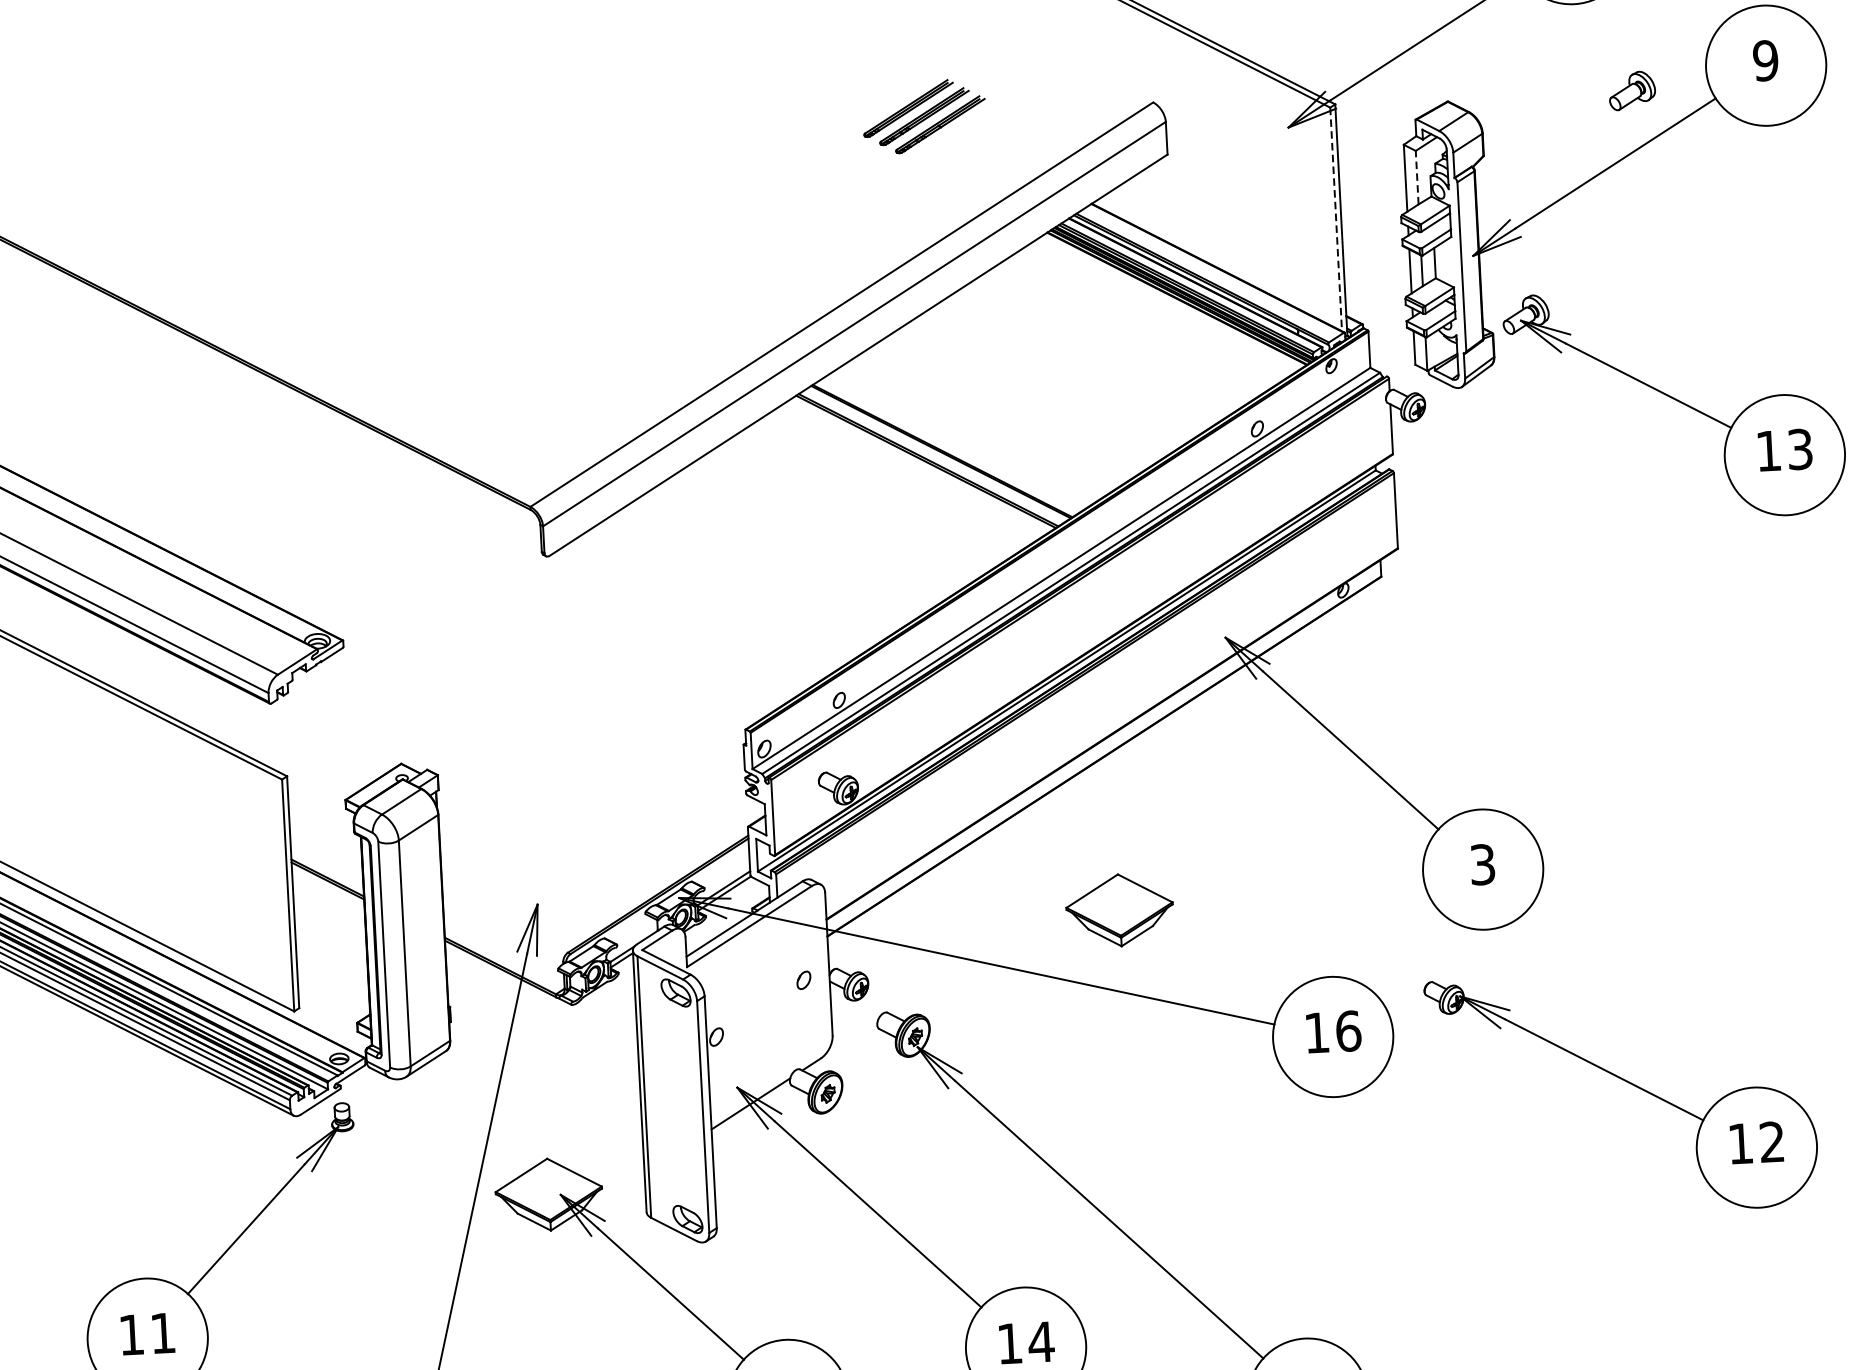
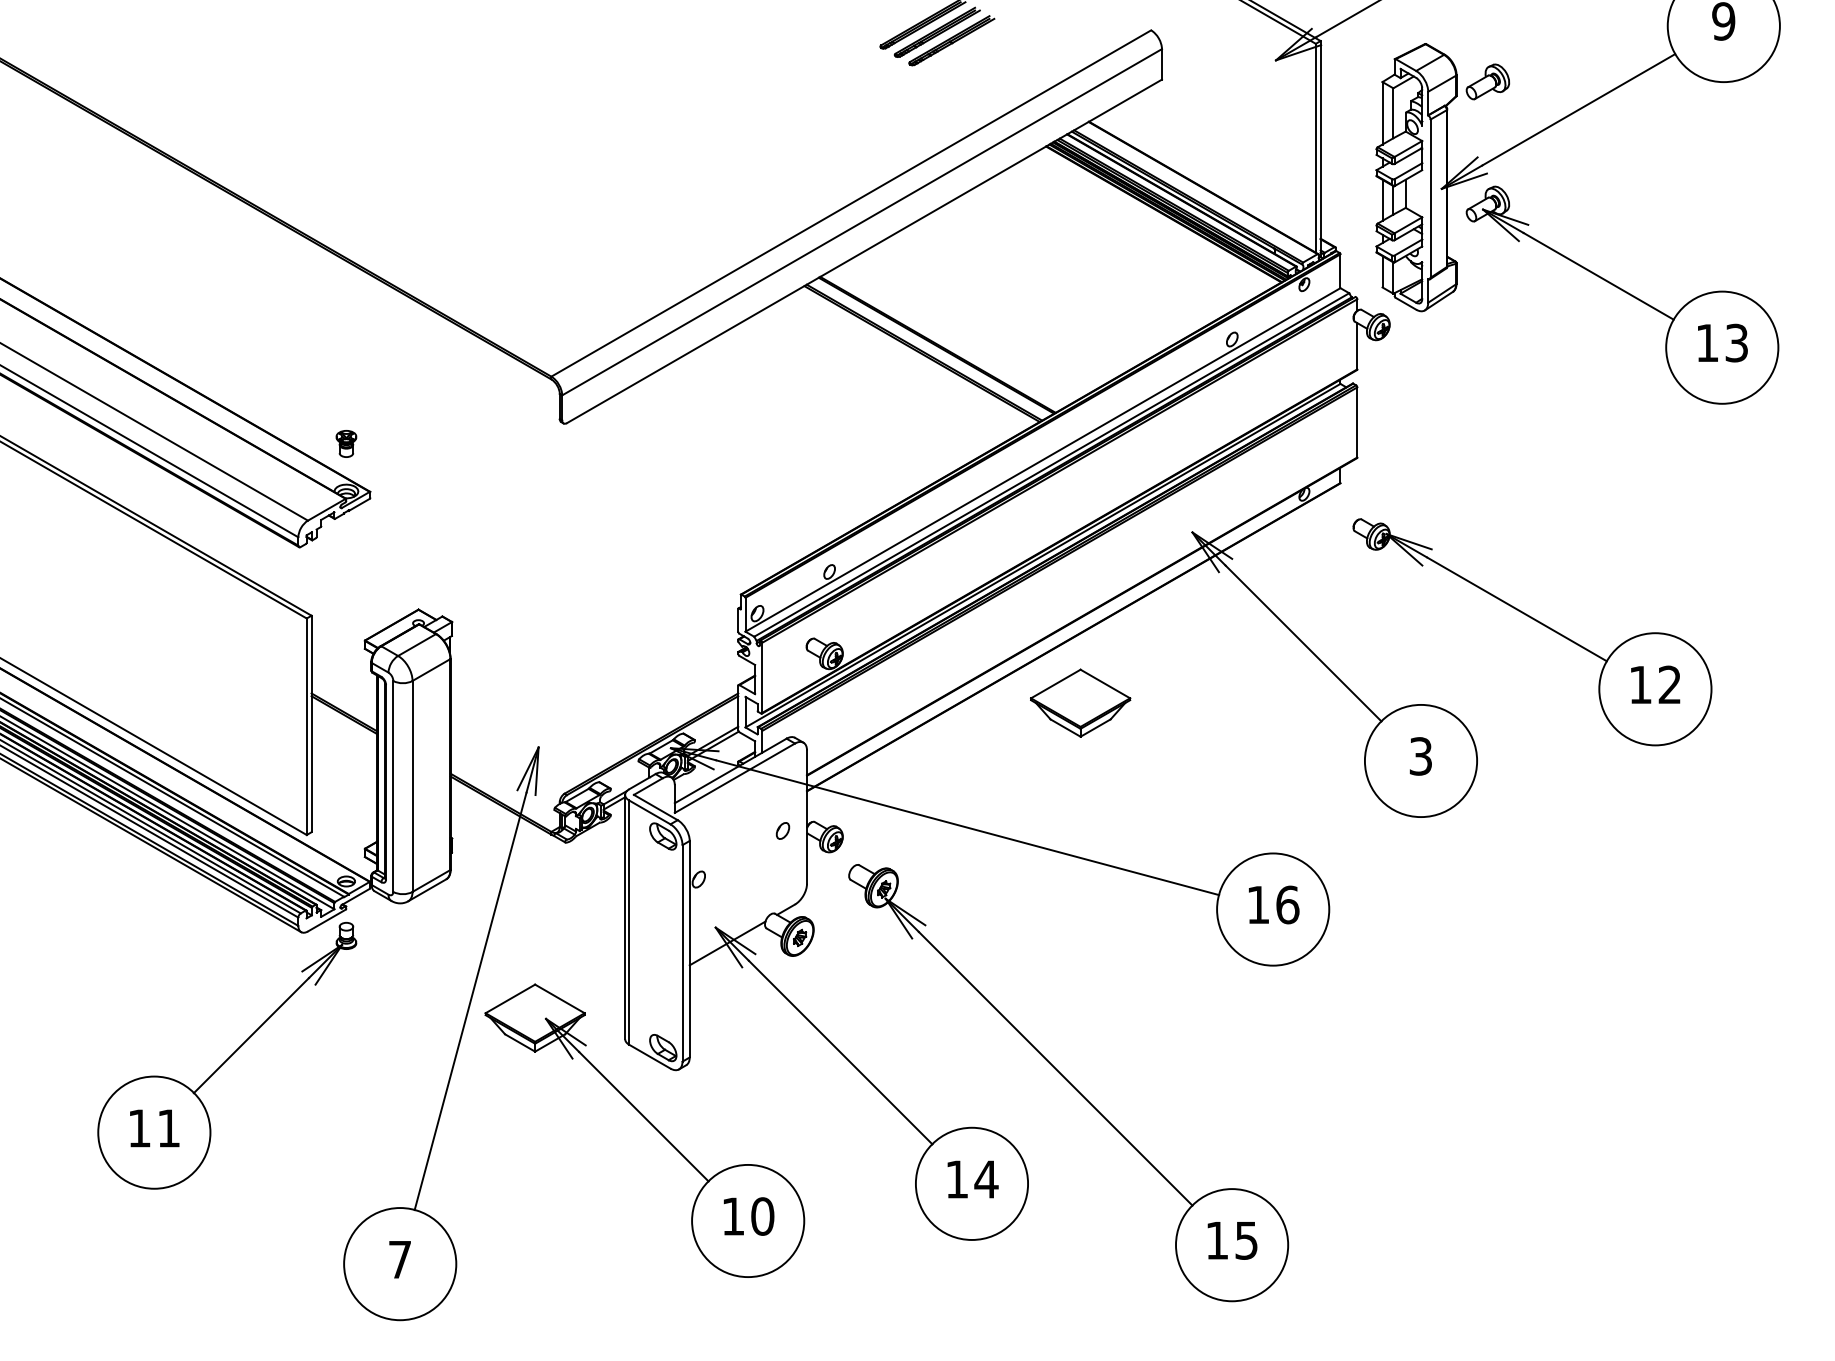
part: (1631, 90) -> (1487, 81), moved
line: (1417, 177) -> (1393, 113), dashed -> solid
line: (1335, 219) -> (1315, 148), dashed -> solid
part: (1675, 403) -> (1622, 294), moved
part: (314, 589) -> (346, 443), added
part: (1119, 909) -> (1080, 702), moved
part: (1626, 1082) -> (1537, 622), moved

